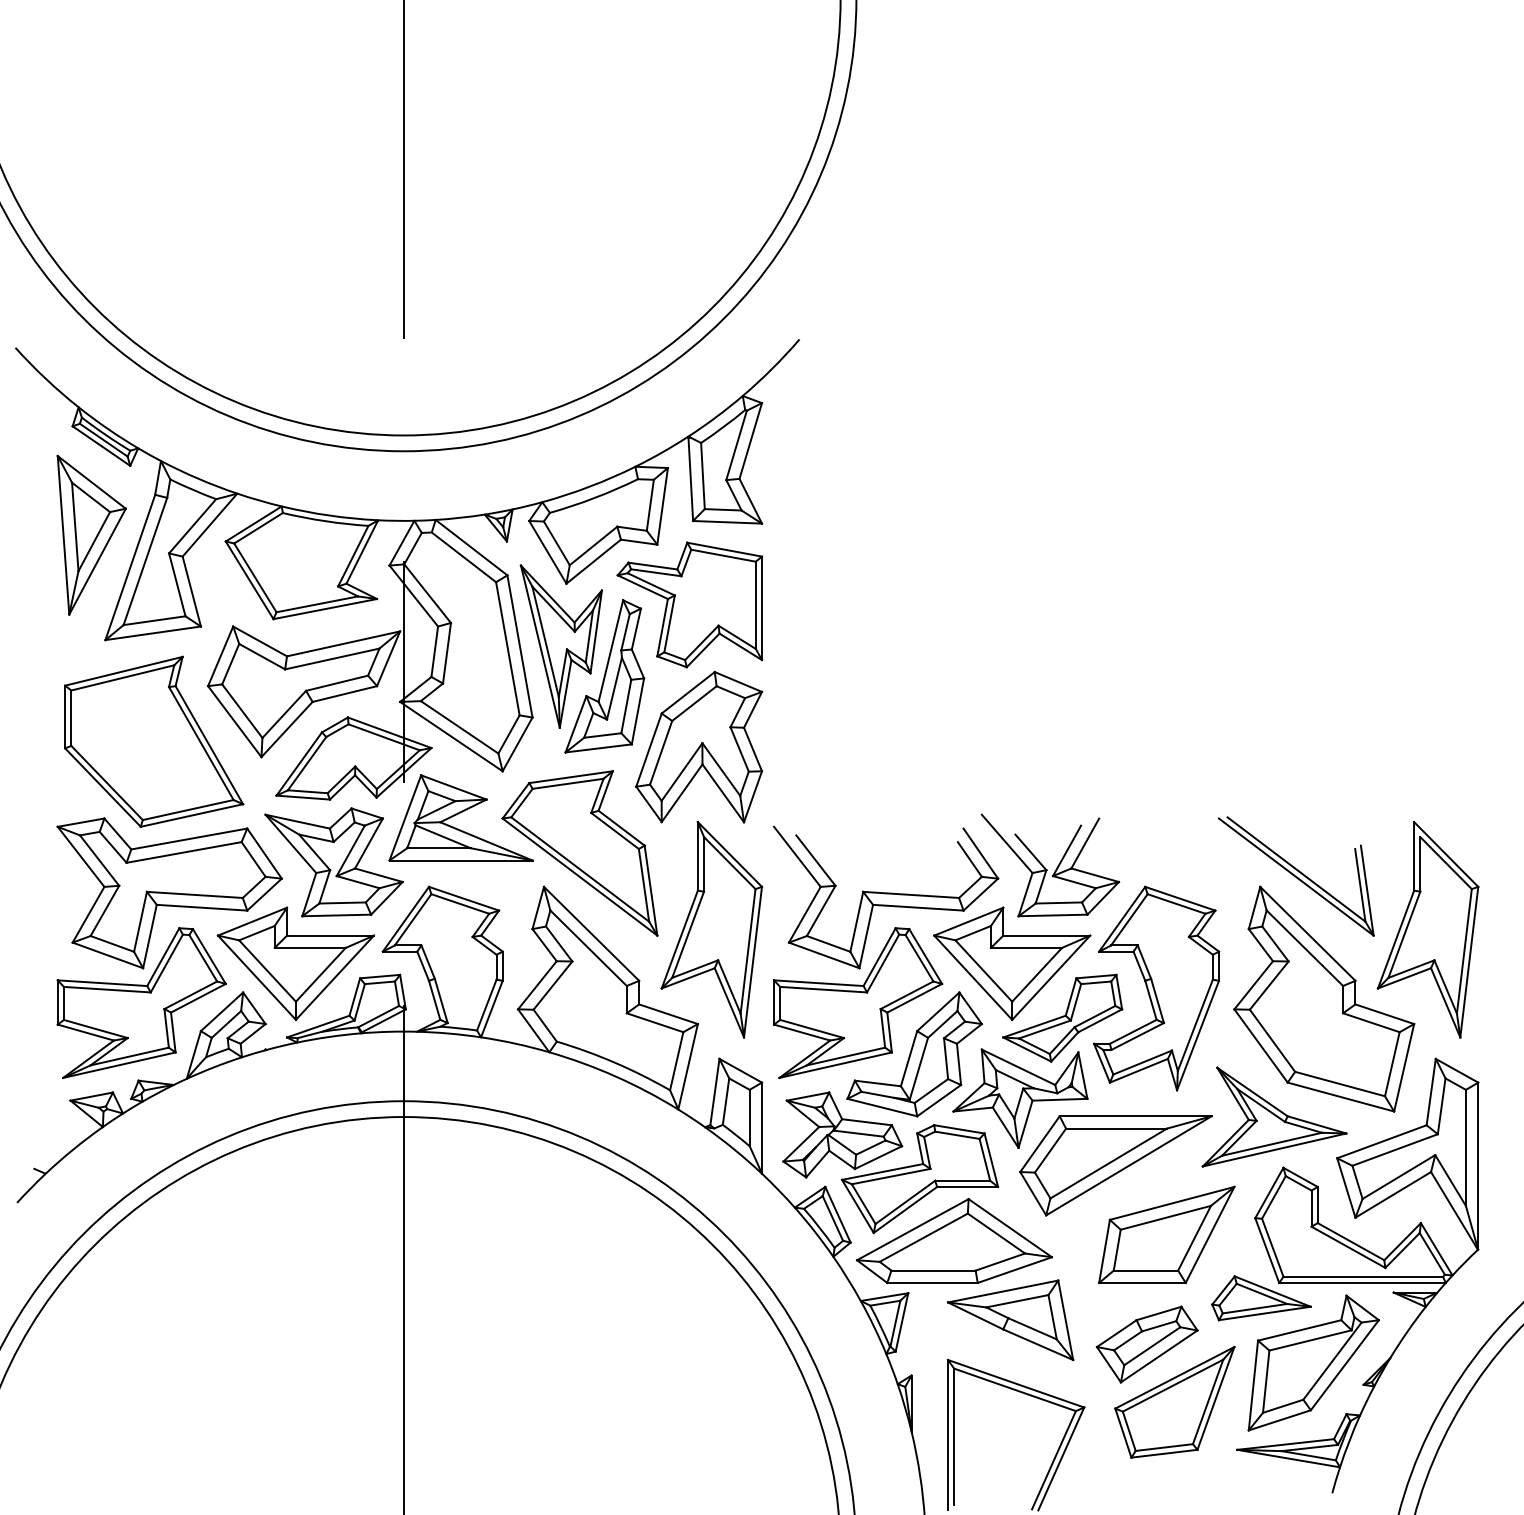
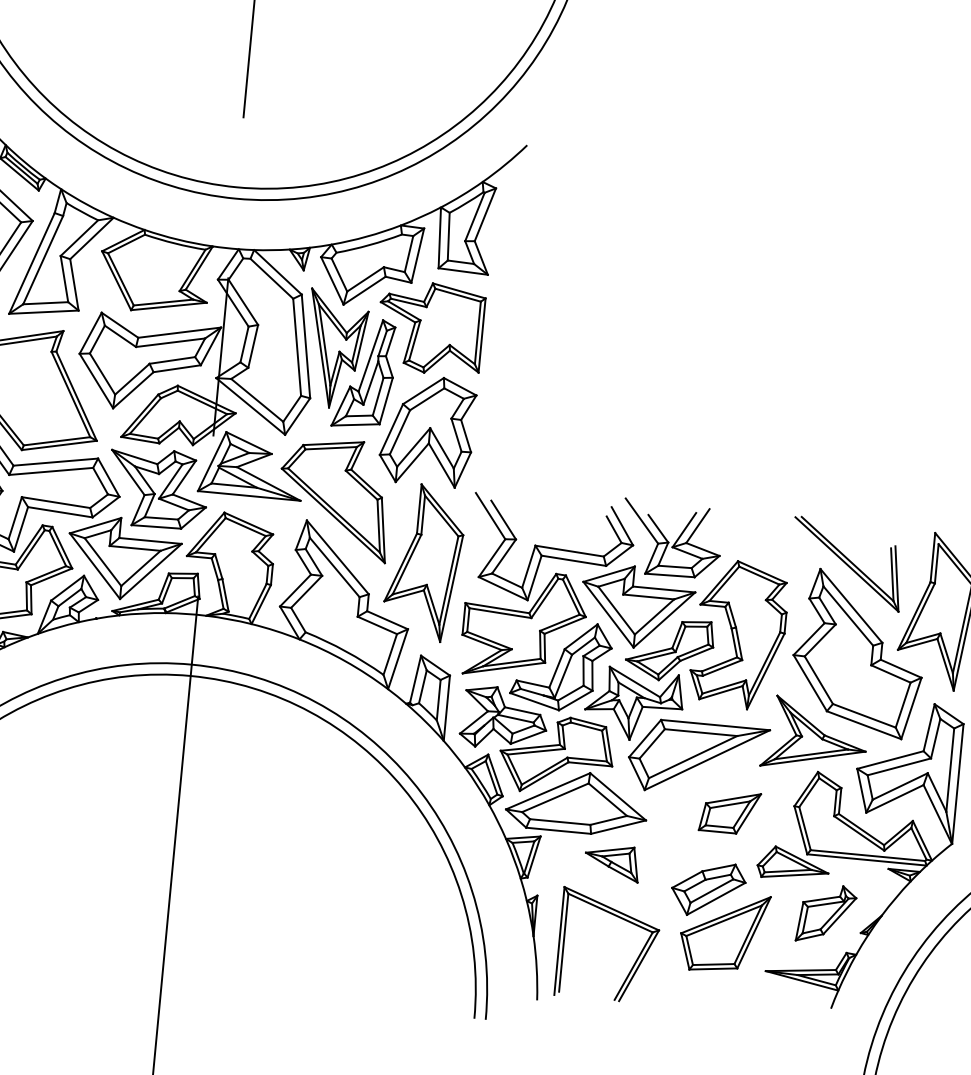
part: (1166, 1234) -> (729, 811), size x0.6
part: (1010, 1320) -> (612, 863), size x0.6
part: (1313, 1362) -> (826, 913), size x0.6

